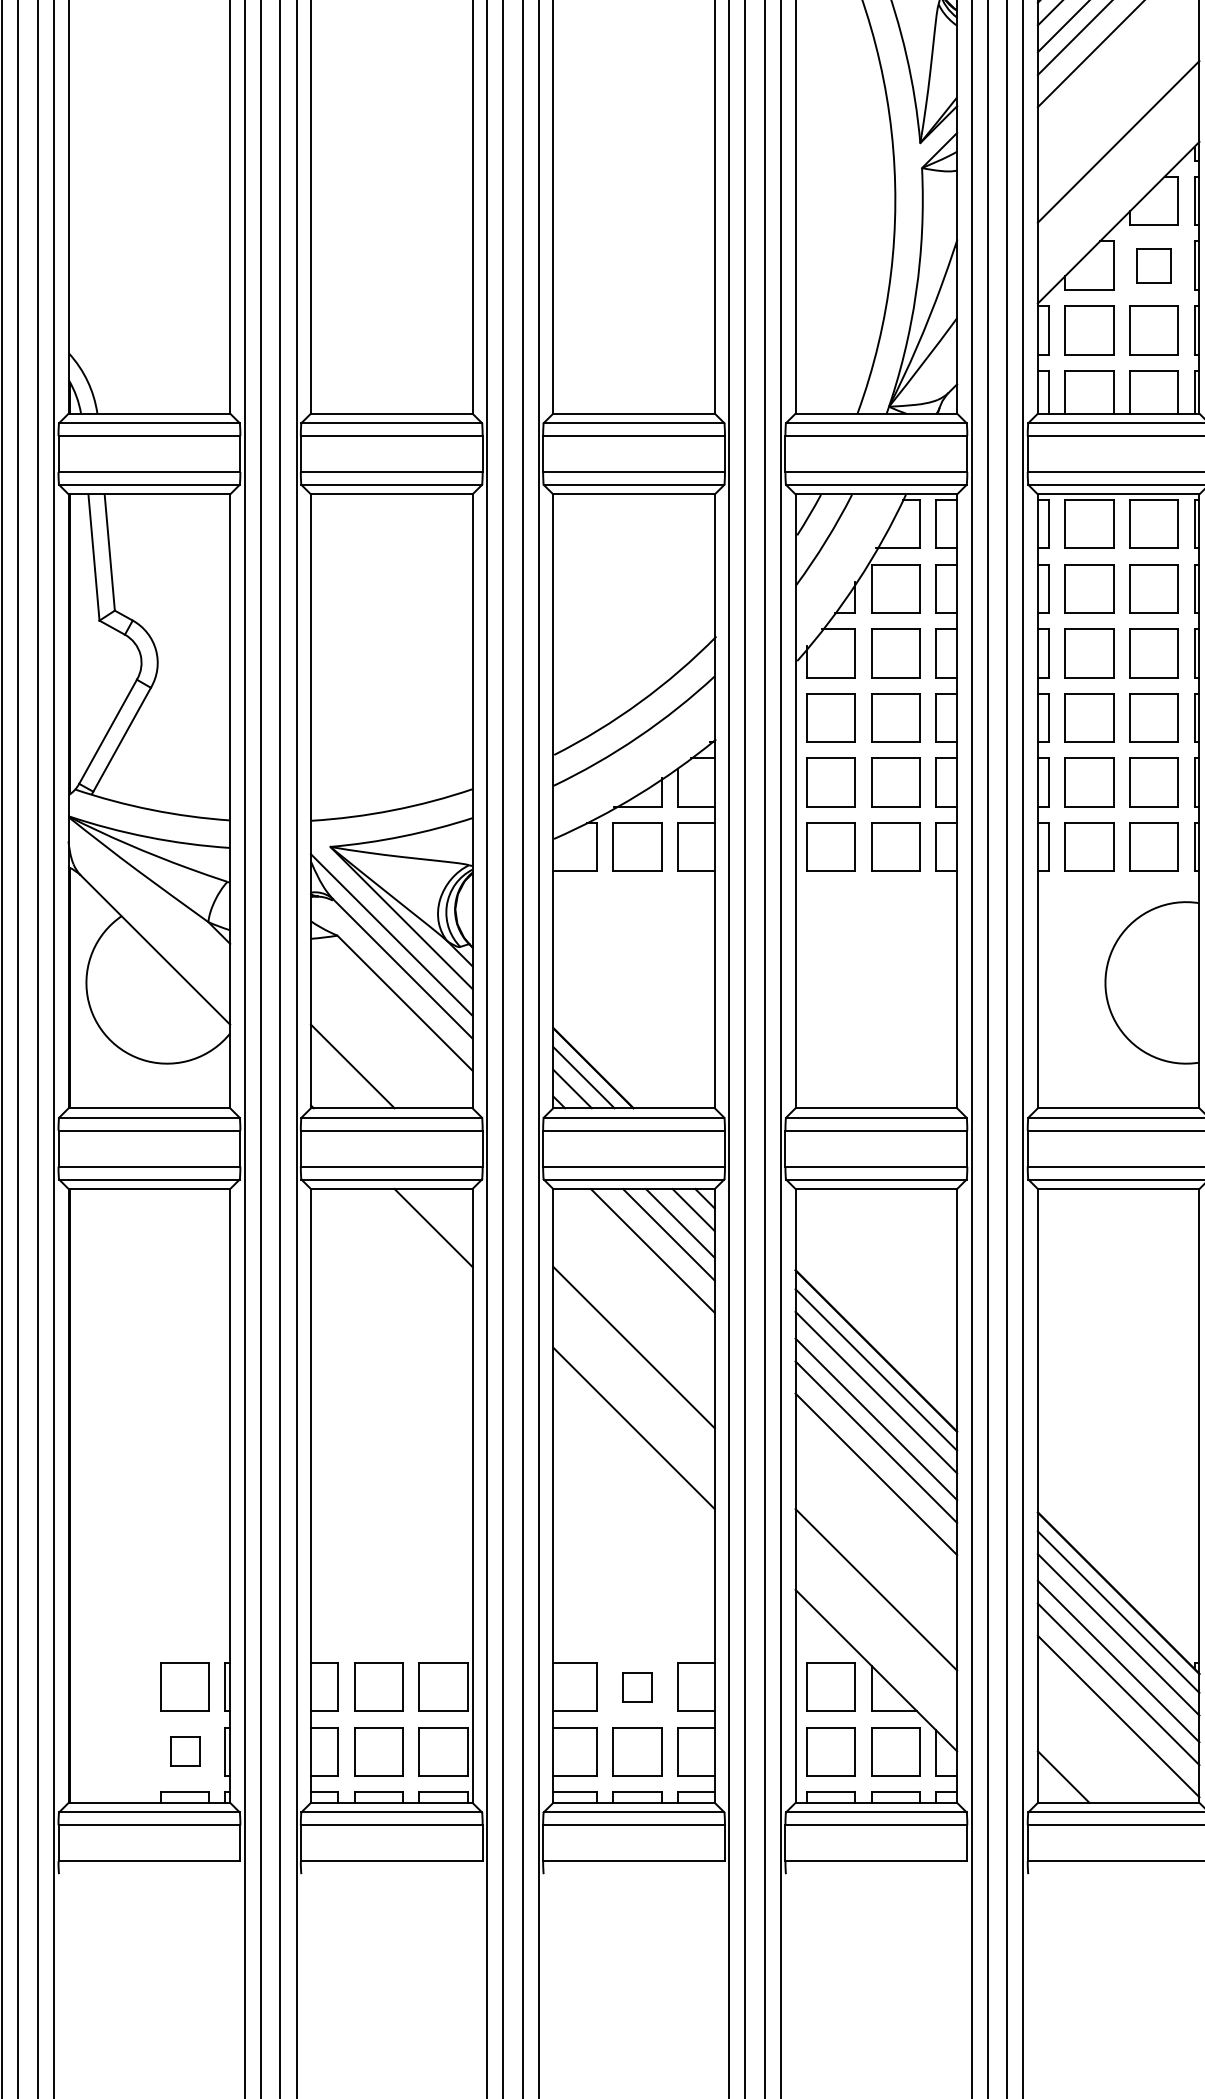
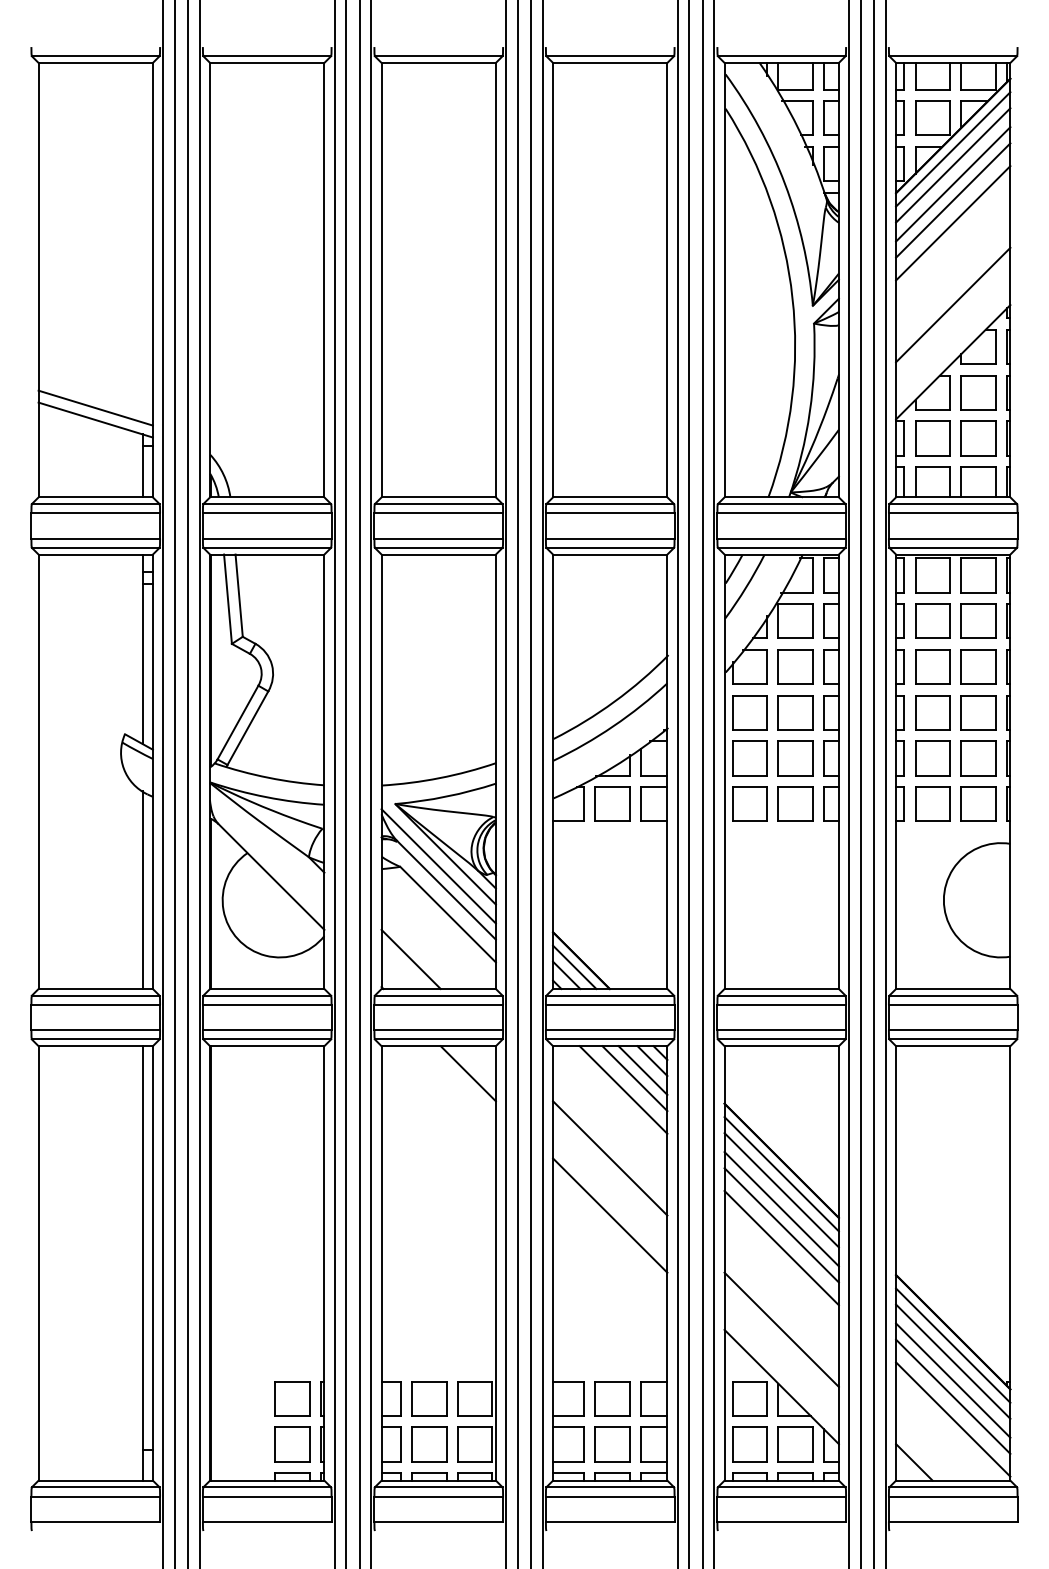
part: (1154, 265) -> (978, 392), size x1.43
part: (637, 1686) -> (612, 1398), size x1.67
part: (185, 1751) -> (292, 1444), size x1.67

